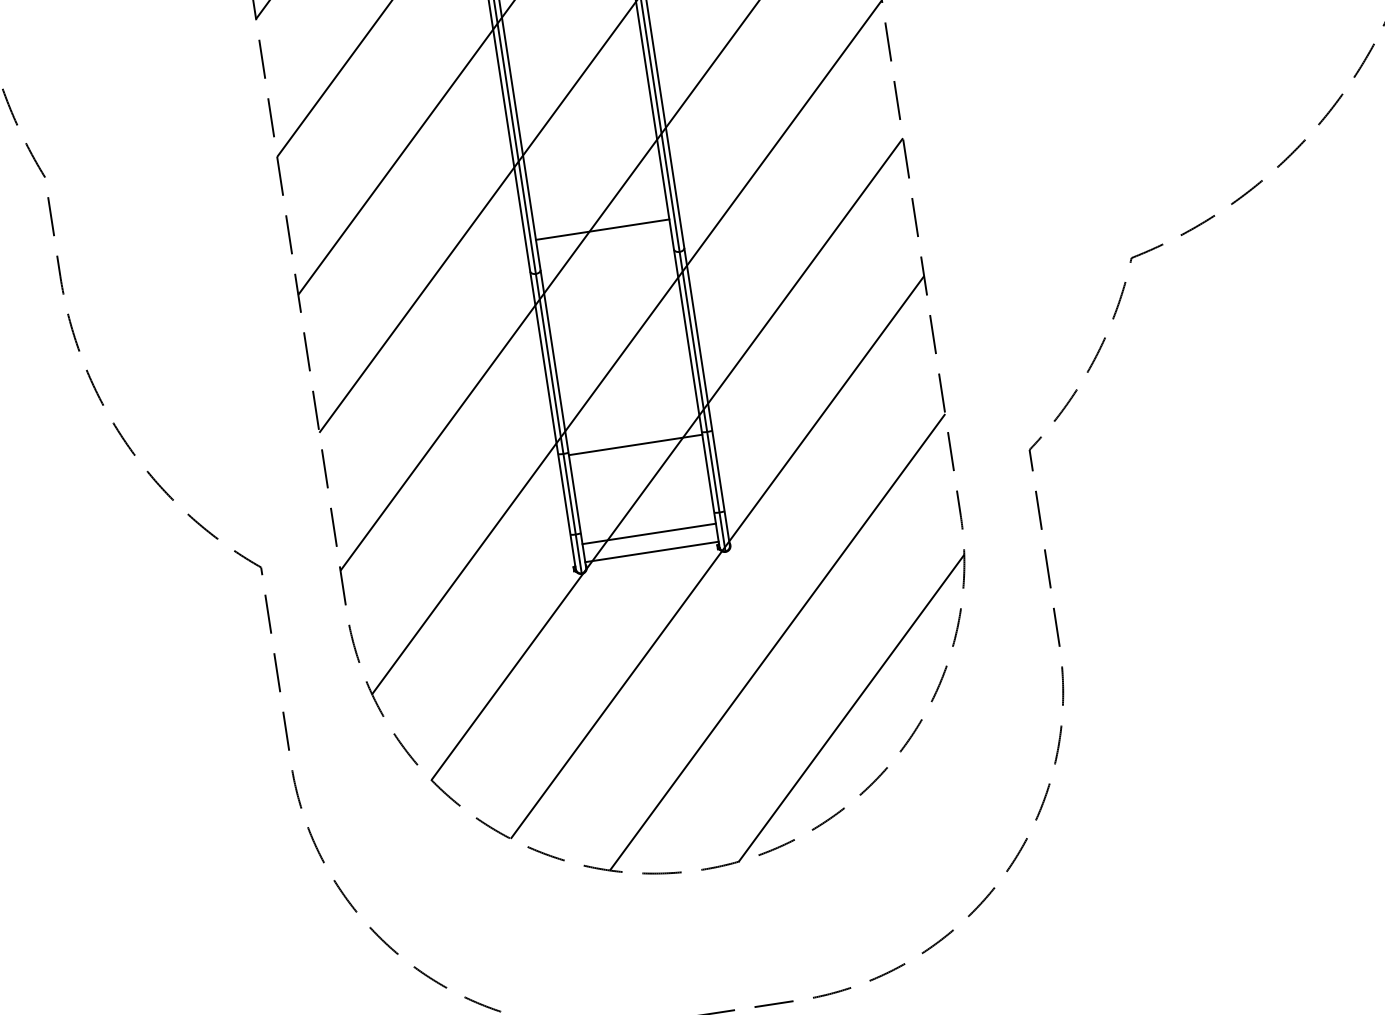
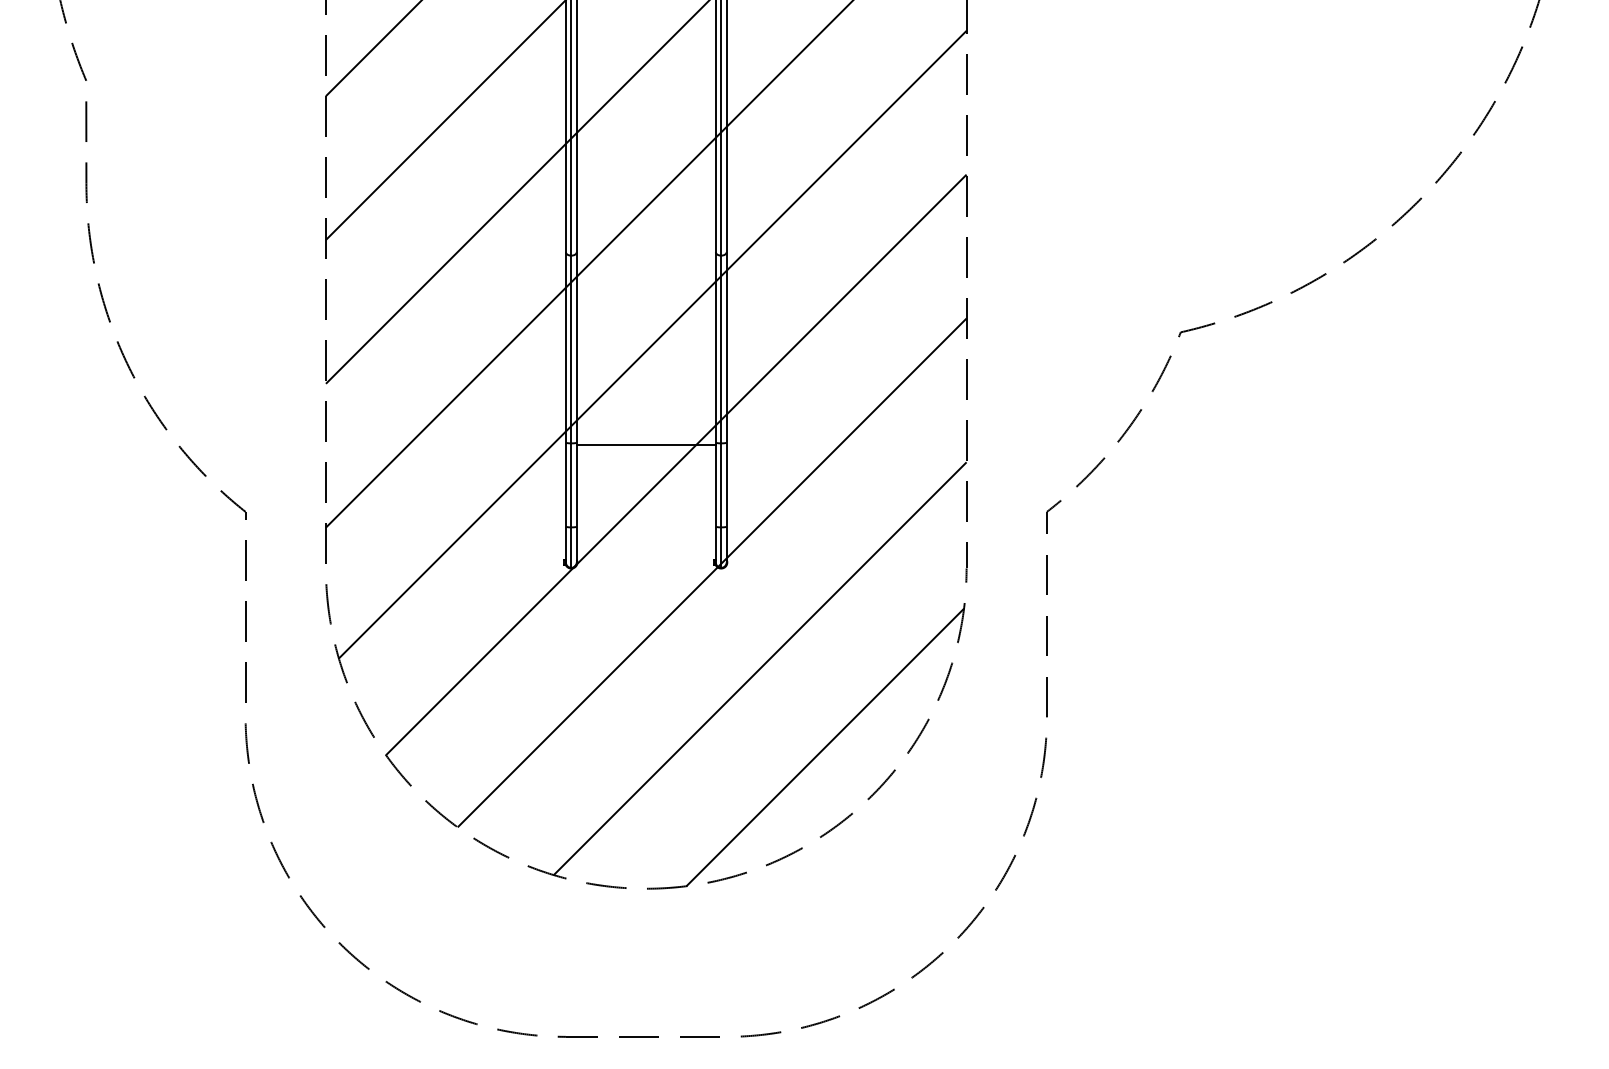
line: (601, 229) -> (645, 220), removed
line: (648, 534) -> (645, 538), removed
line: (651, 552) -> (645, 557), removed

